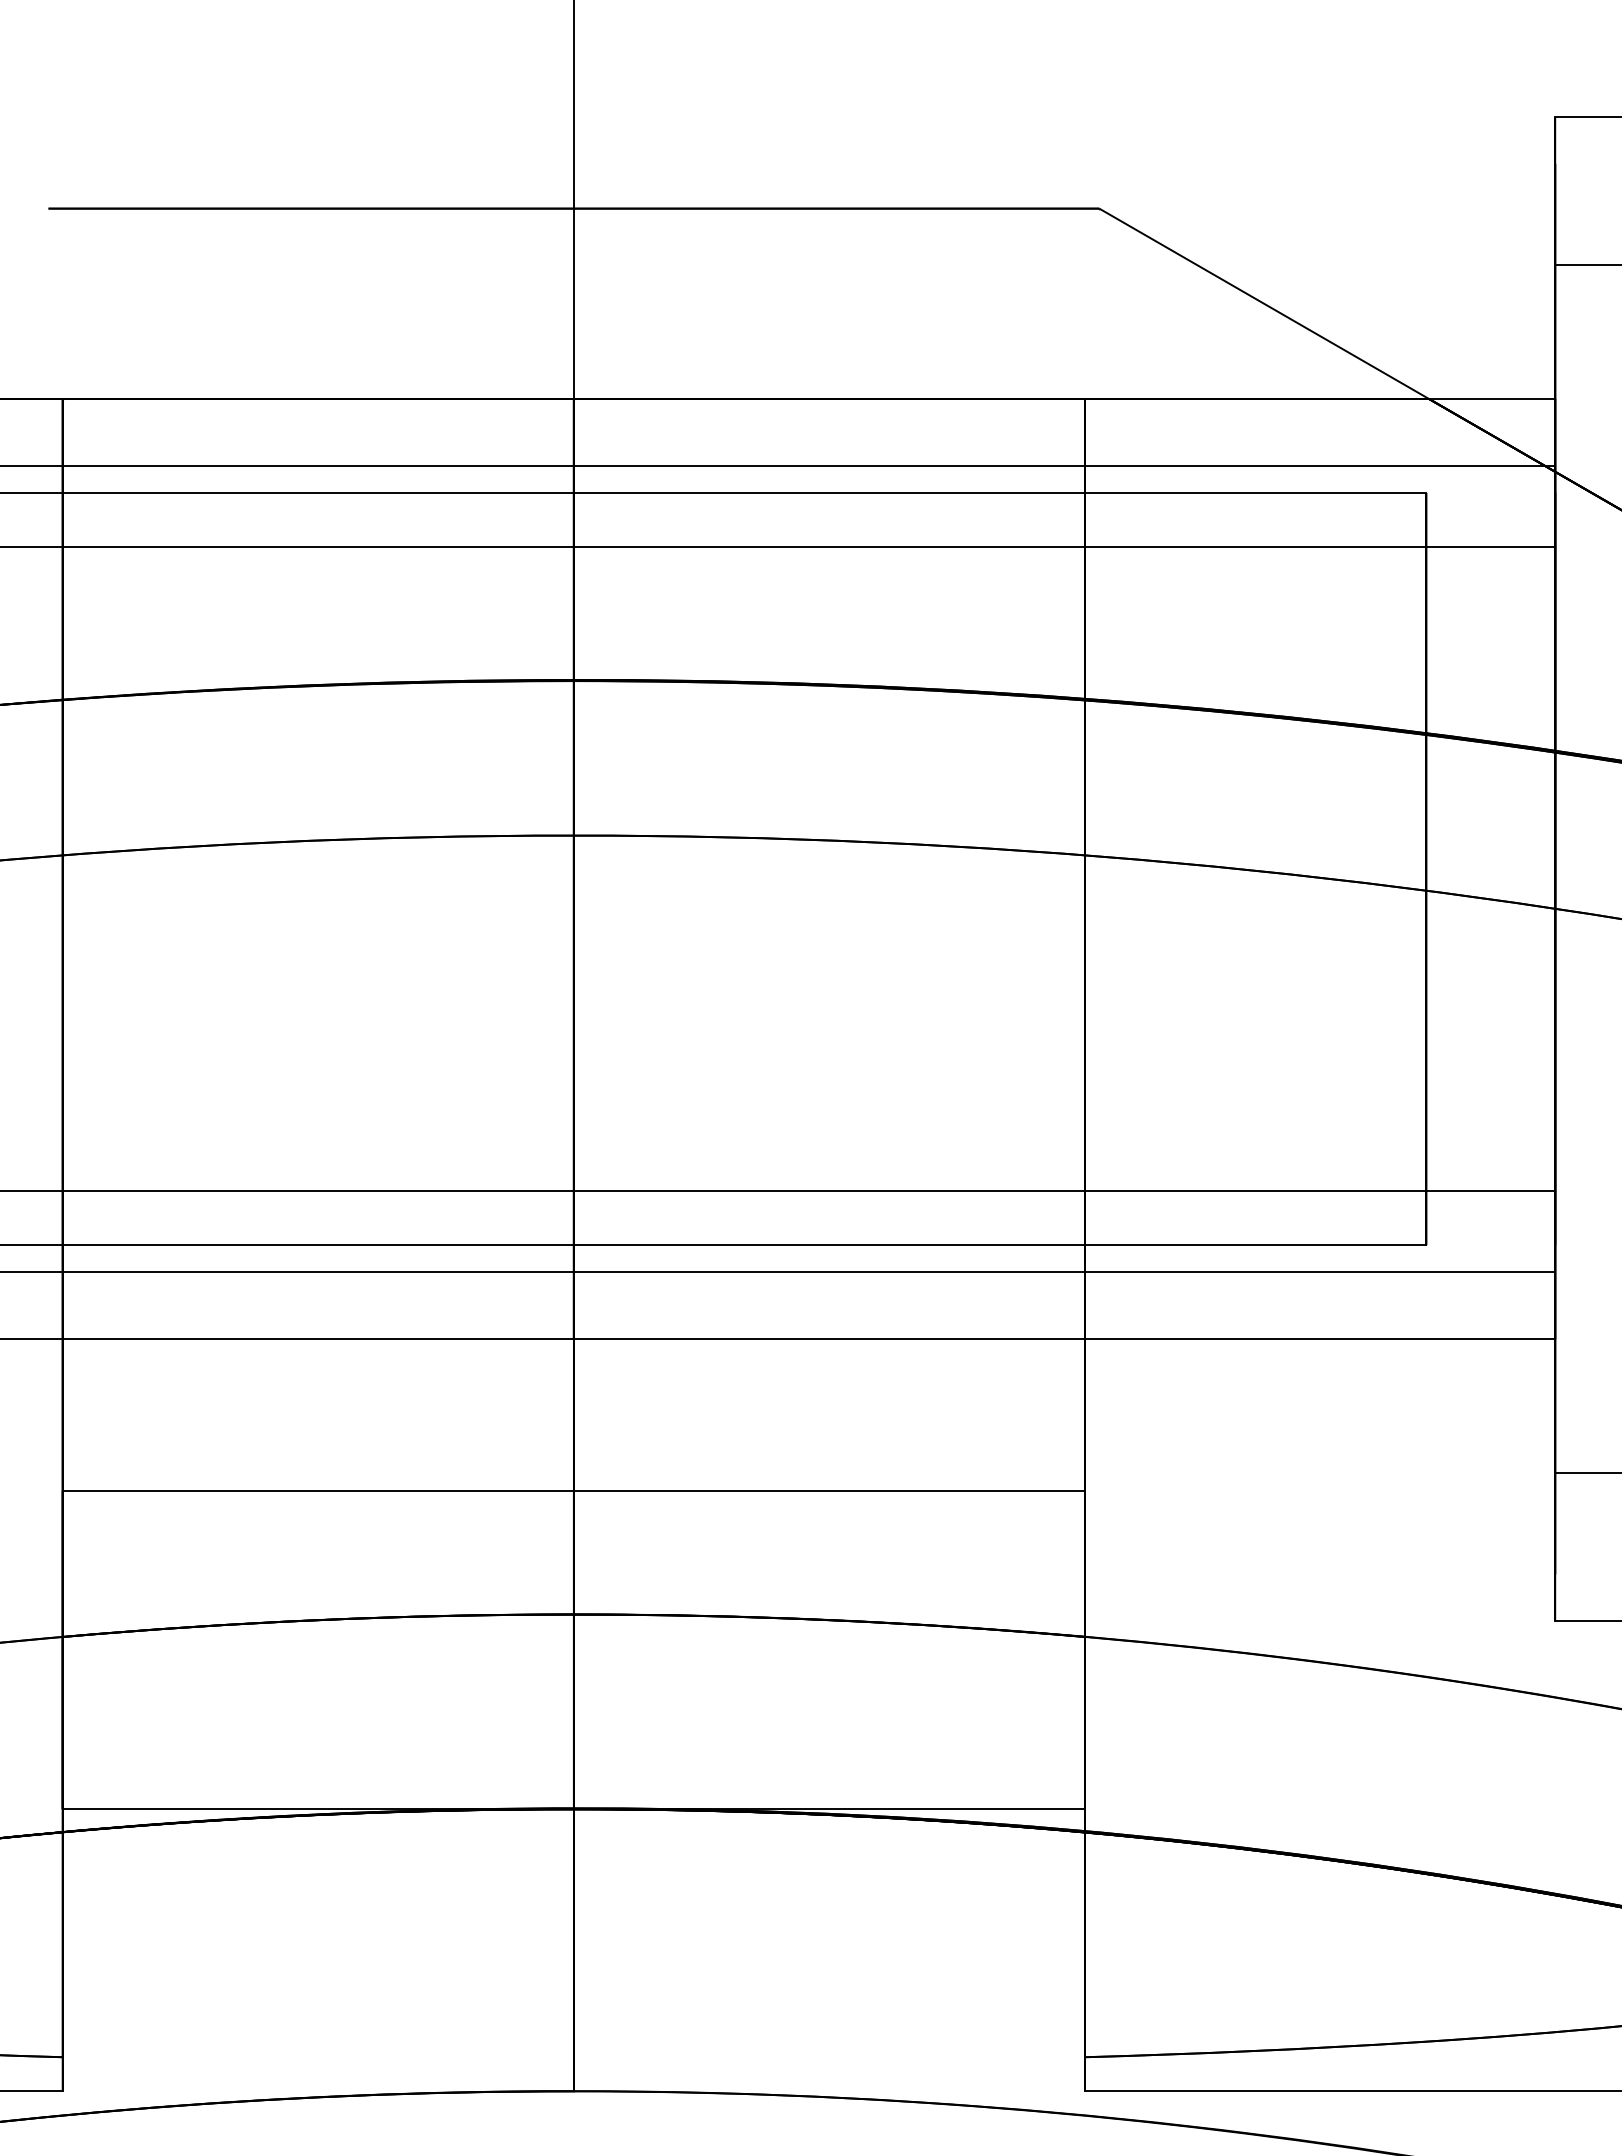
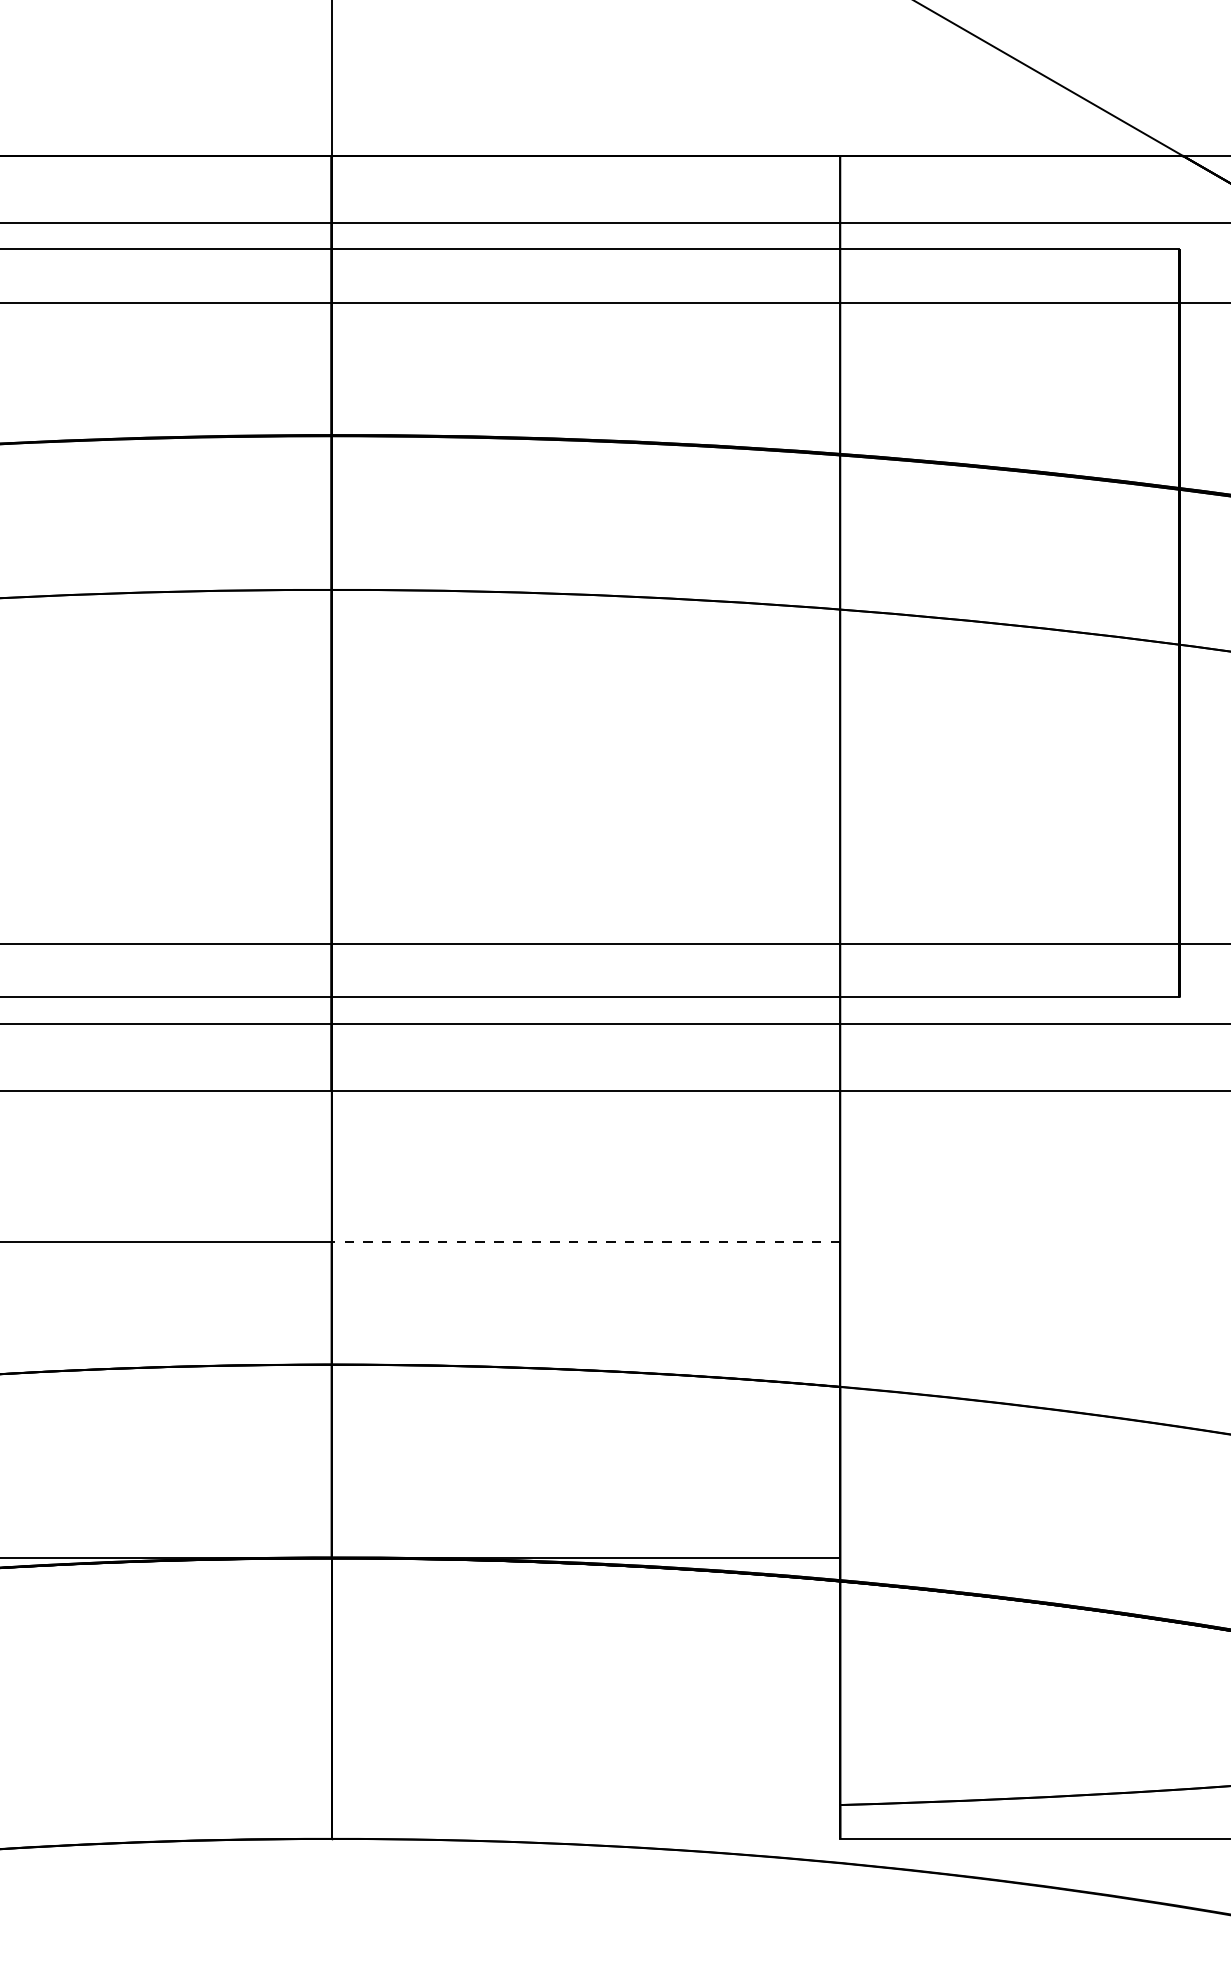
line: (829, 1490) -> (586, 1241), solid -> dashed

